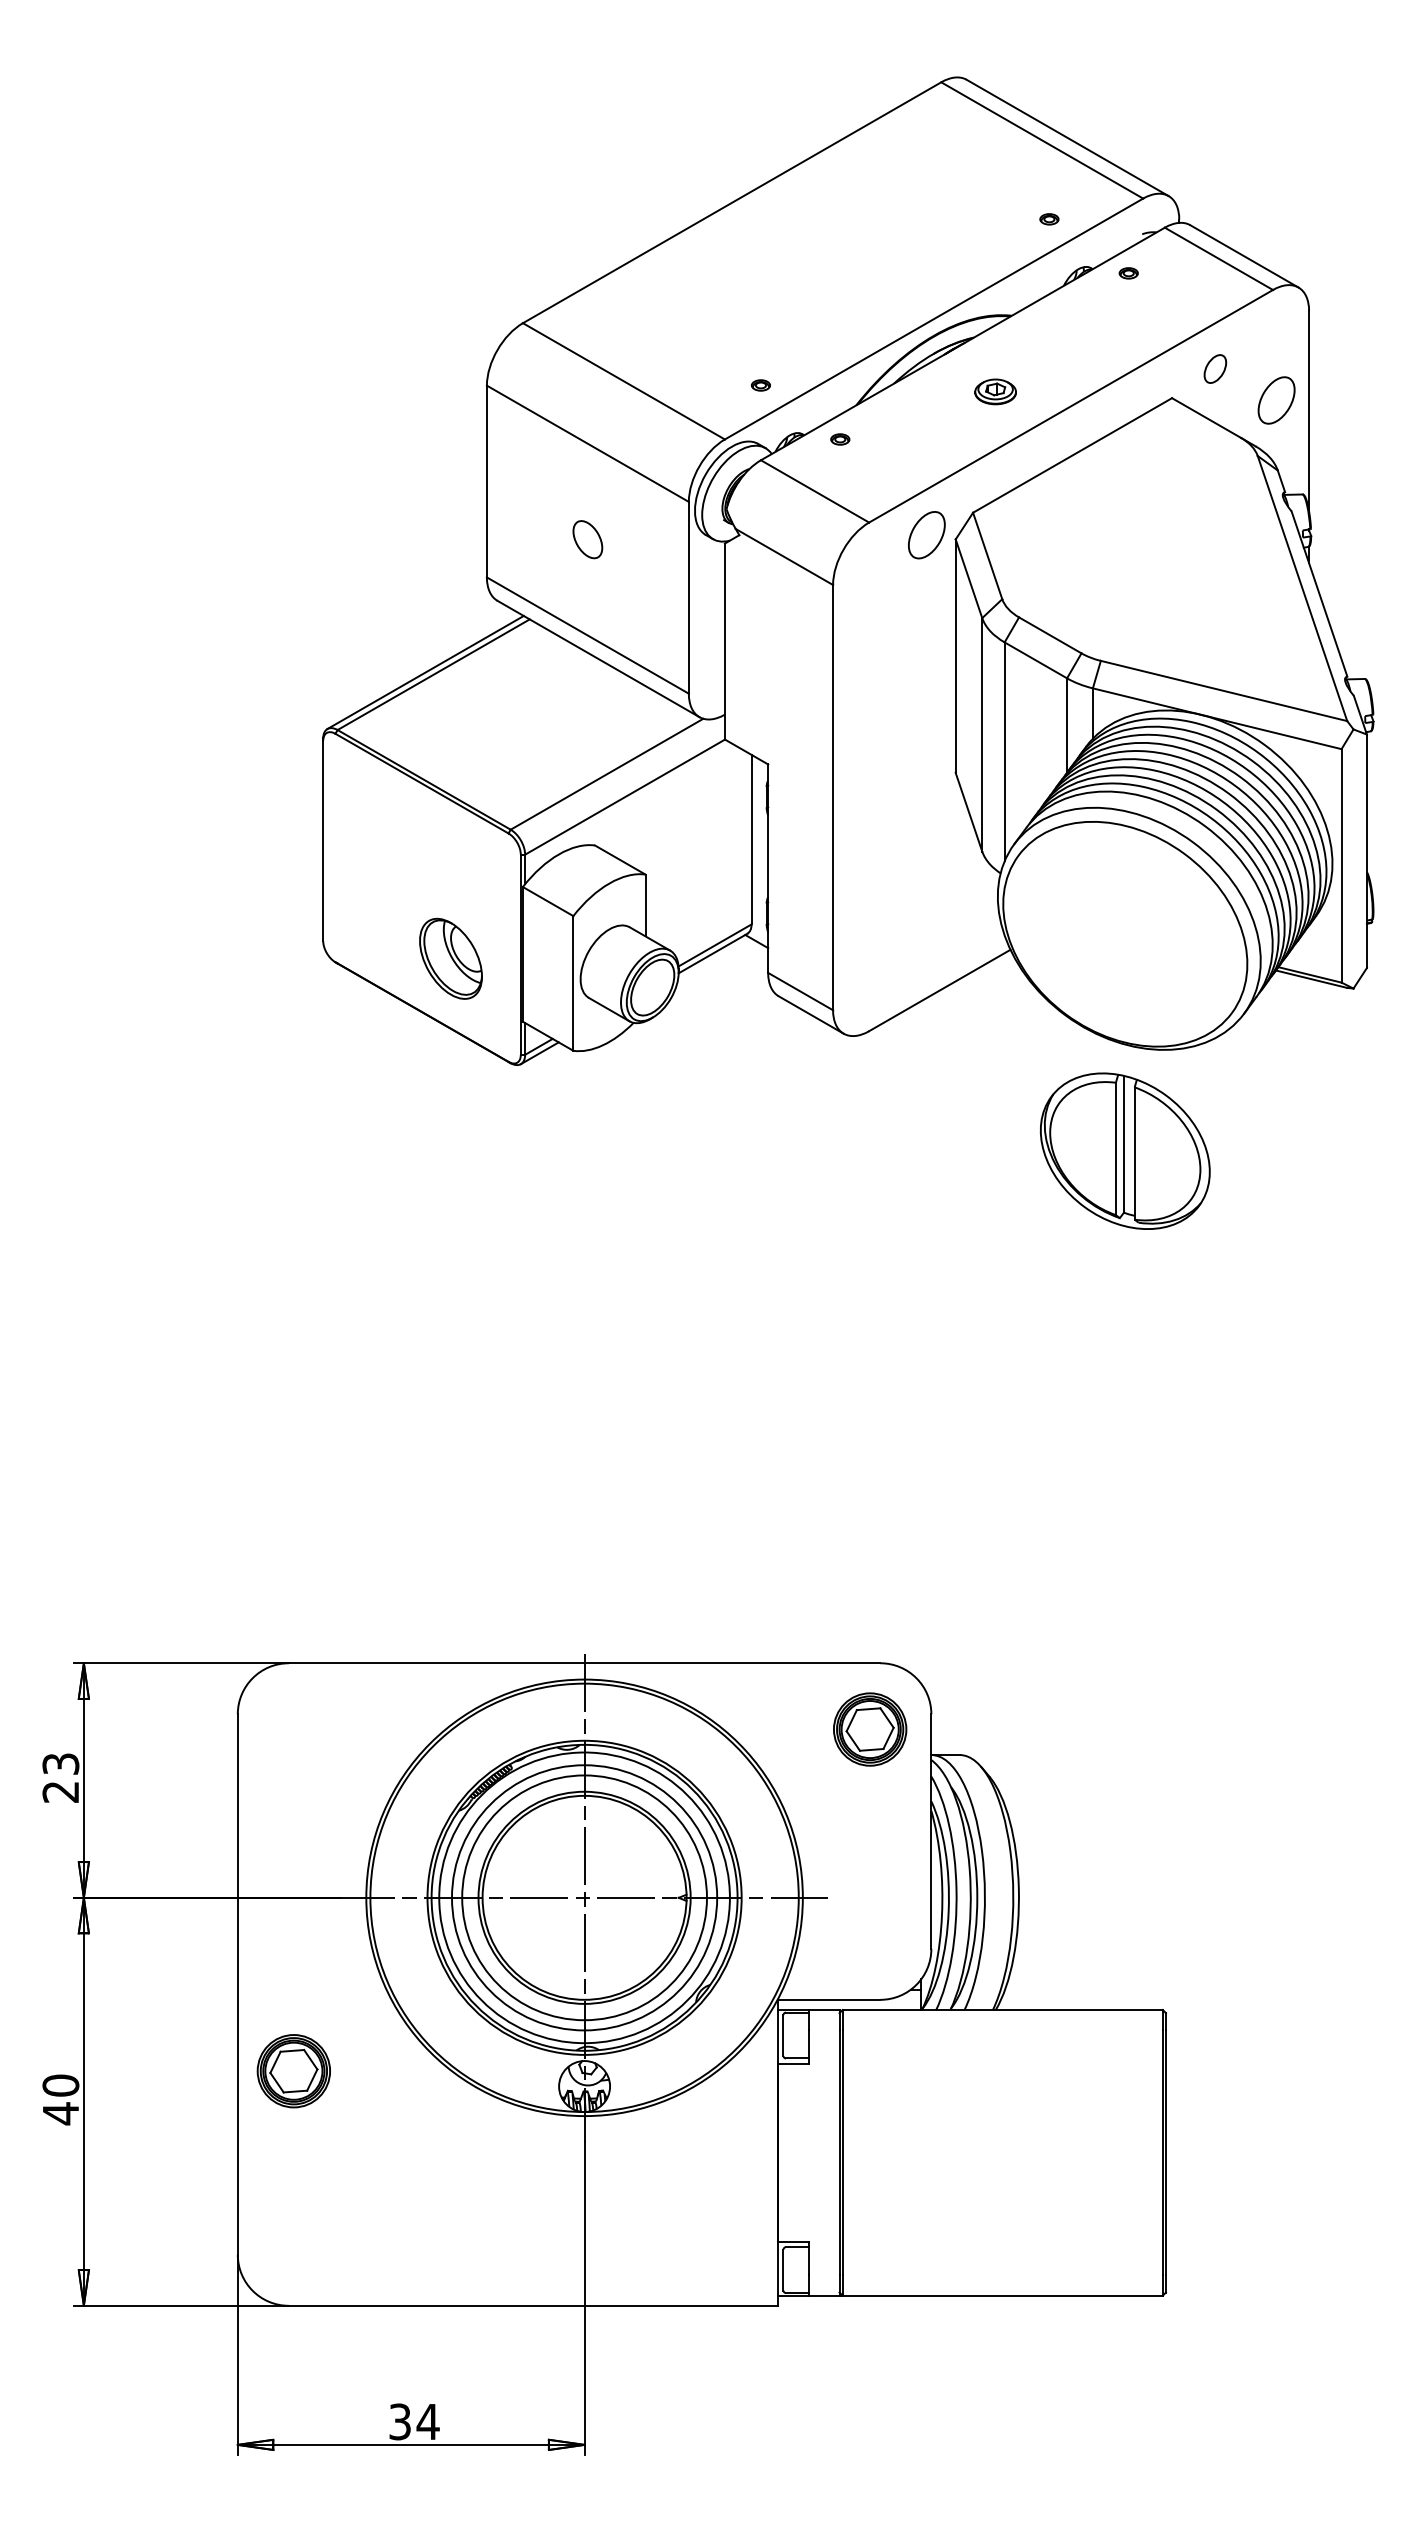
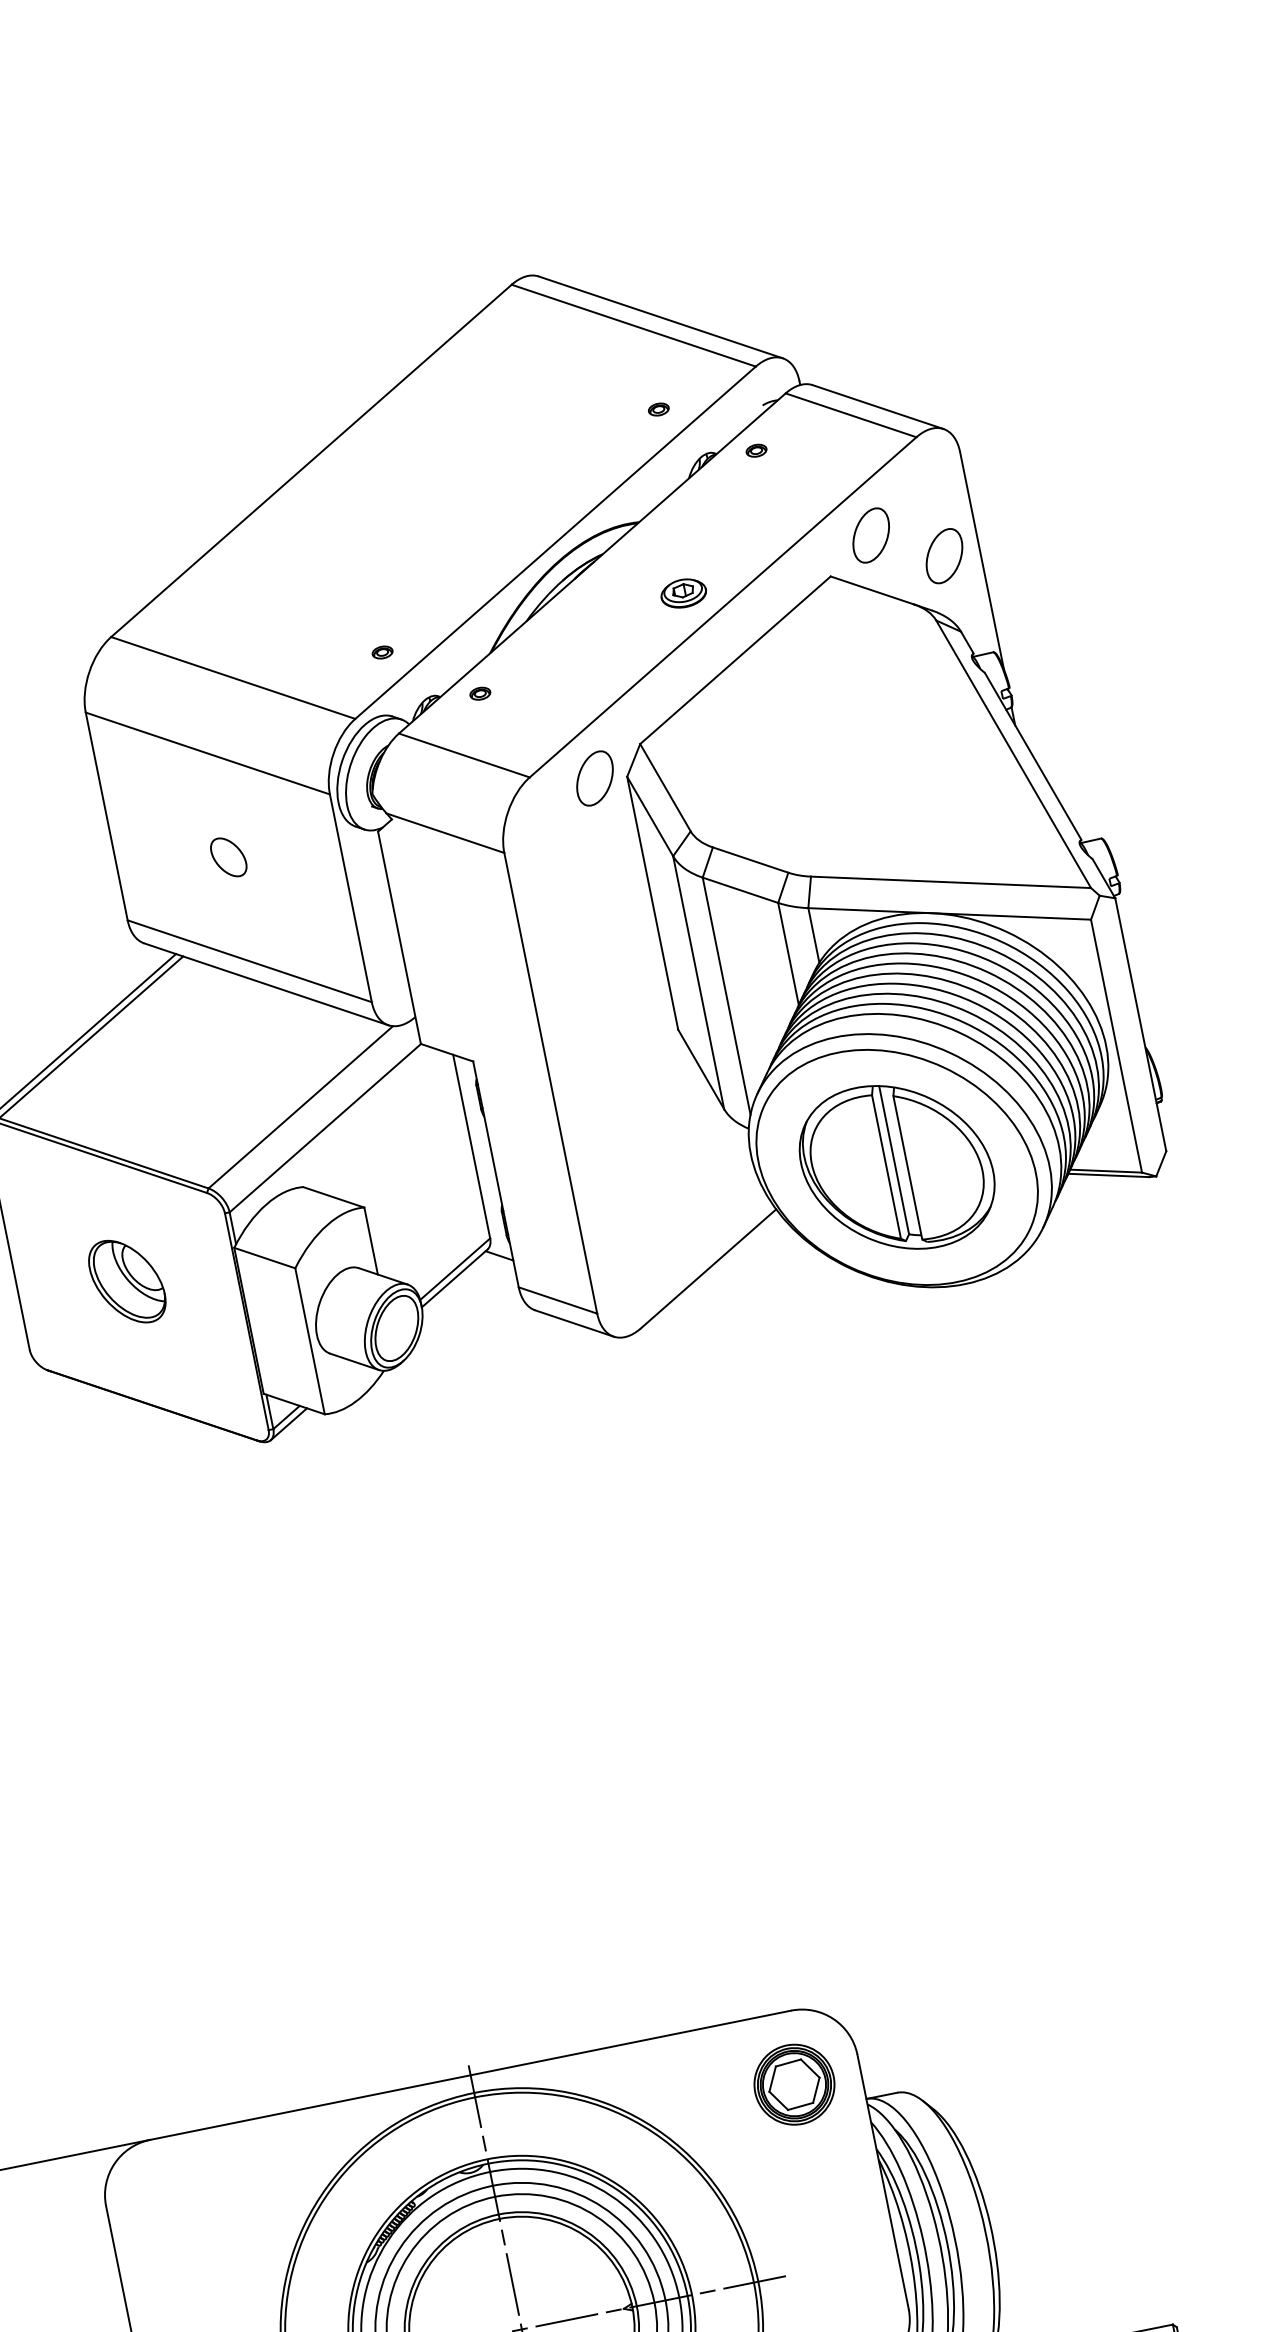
part: (1215, 368) -> (871, 534), size x1.67
part: (995, 391) -> (683, 593), moved
part: (450, 958) -> (126, 1281), moved
part: (1125, 1150) -> (897, 1166), moved

